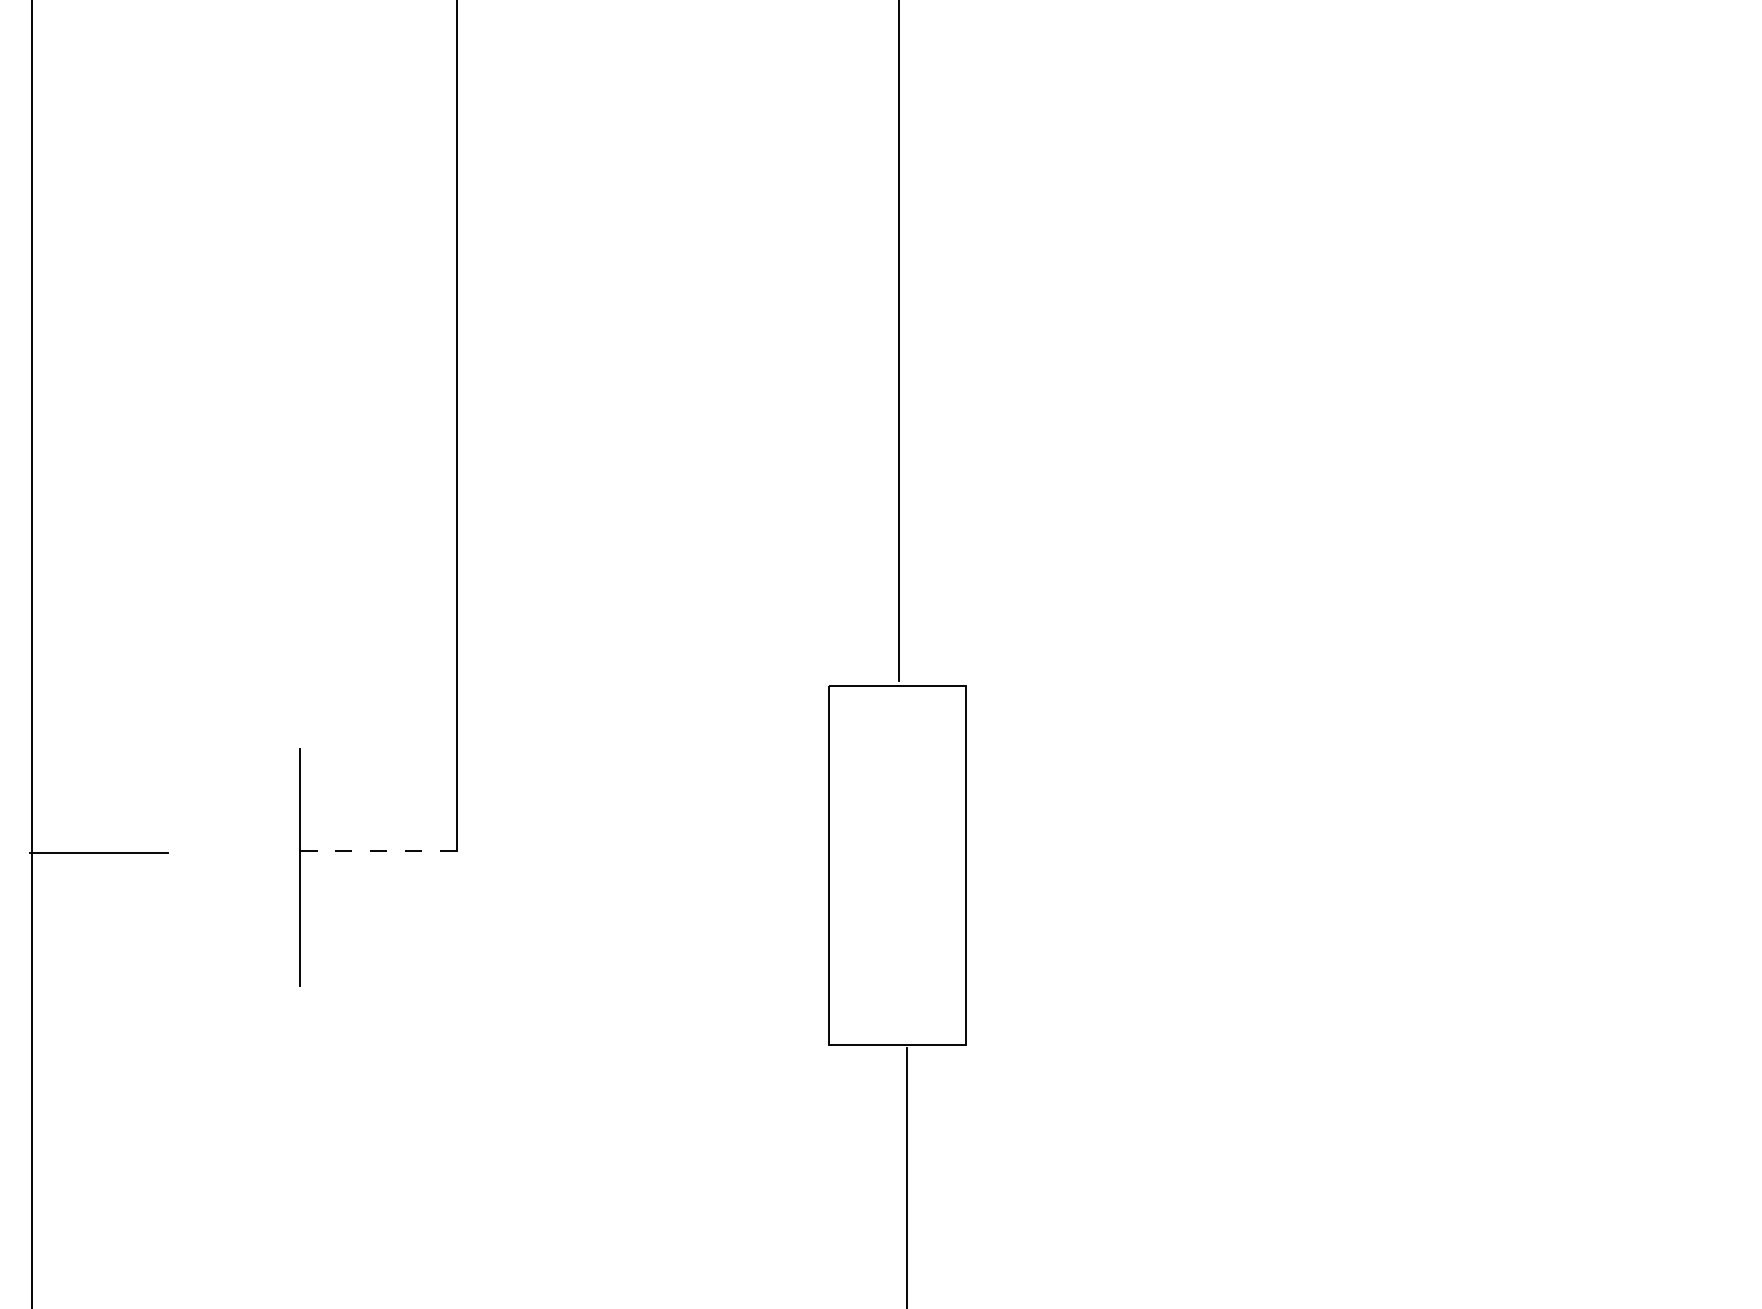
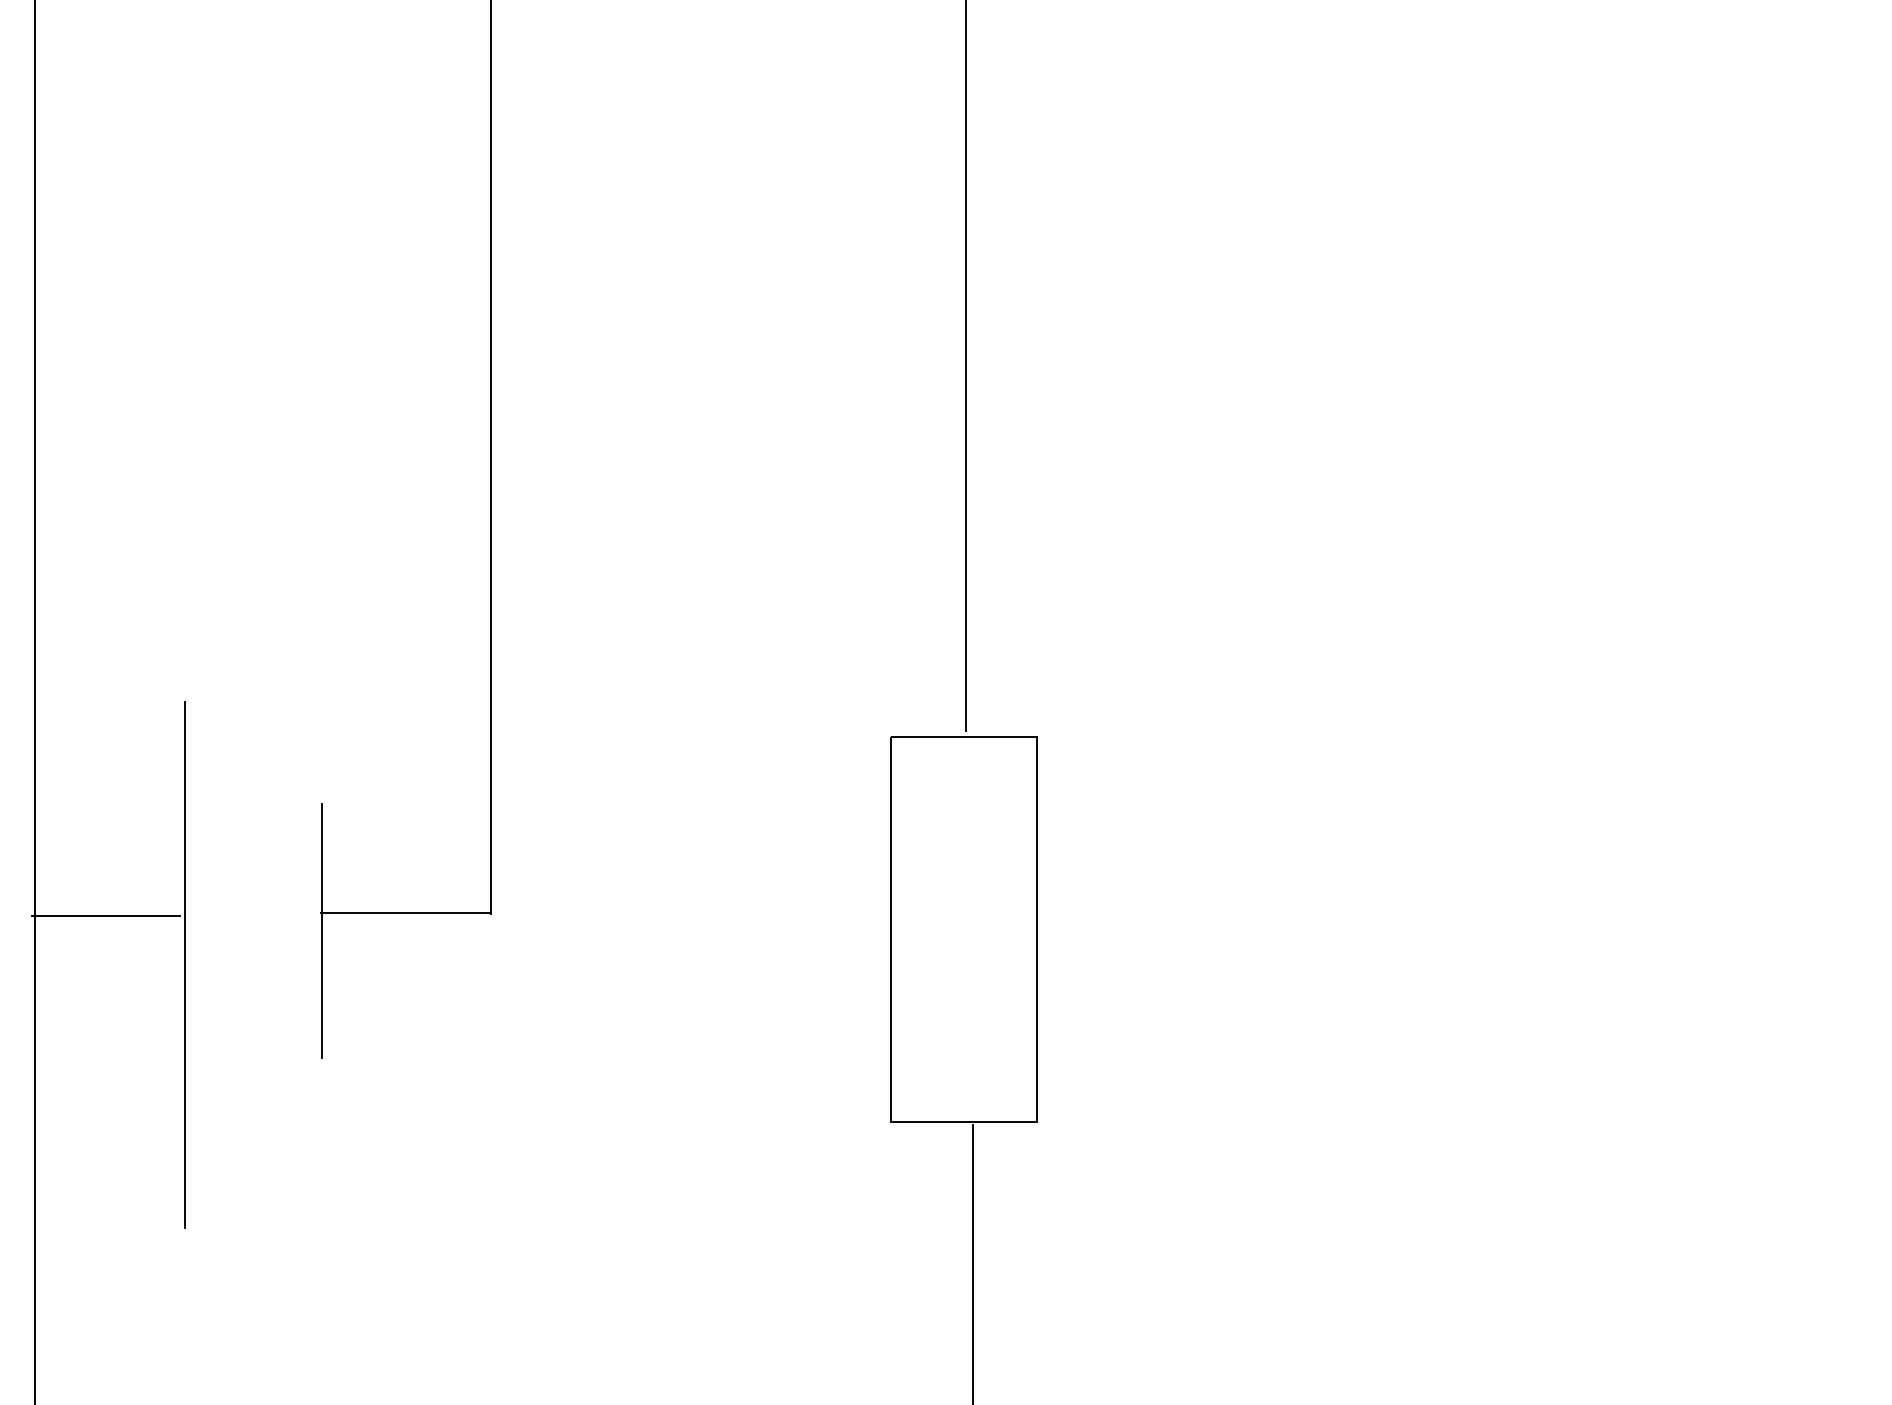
line: (377, 850) -> (405, 912), dashed -> solid
line: (172, 899) -> (185, 965), added

